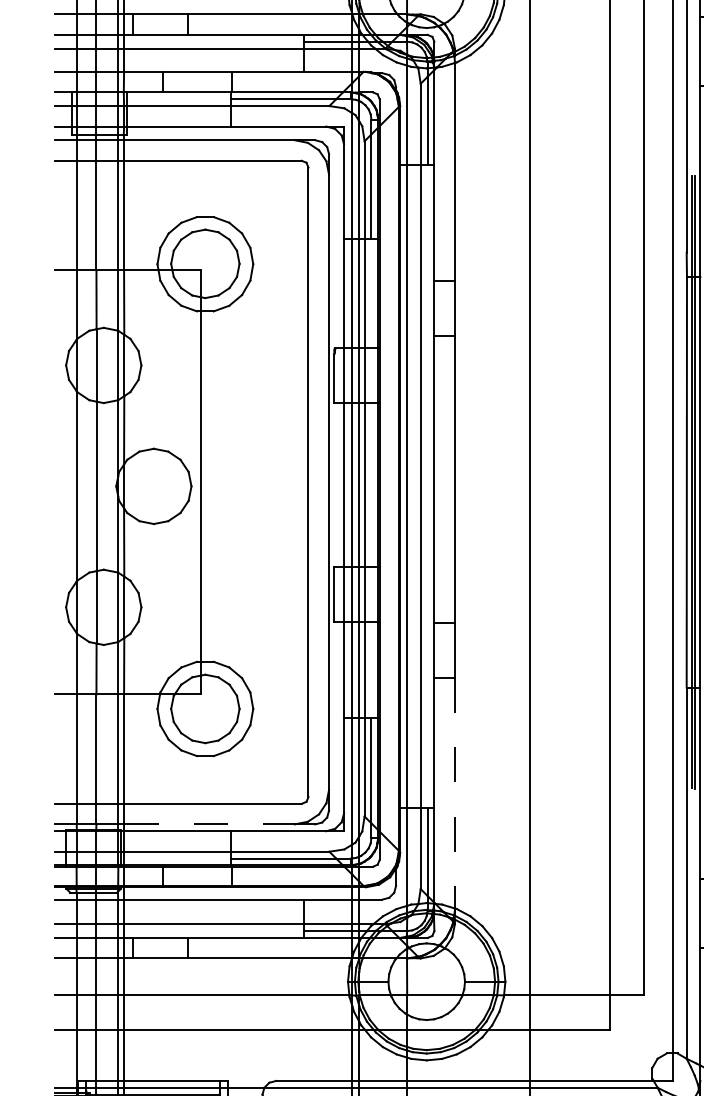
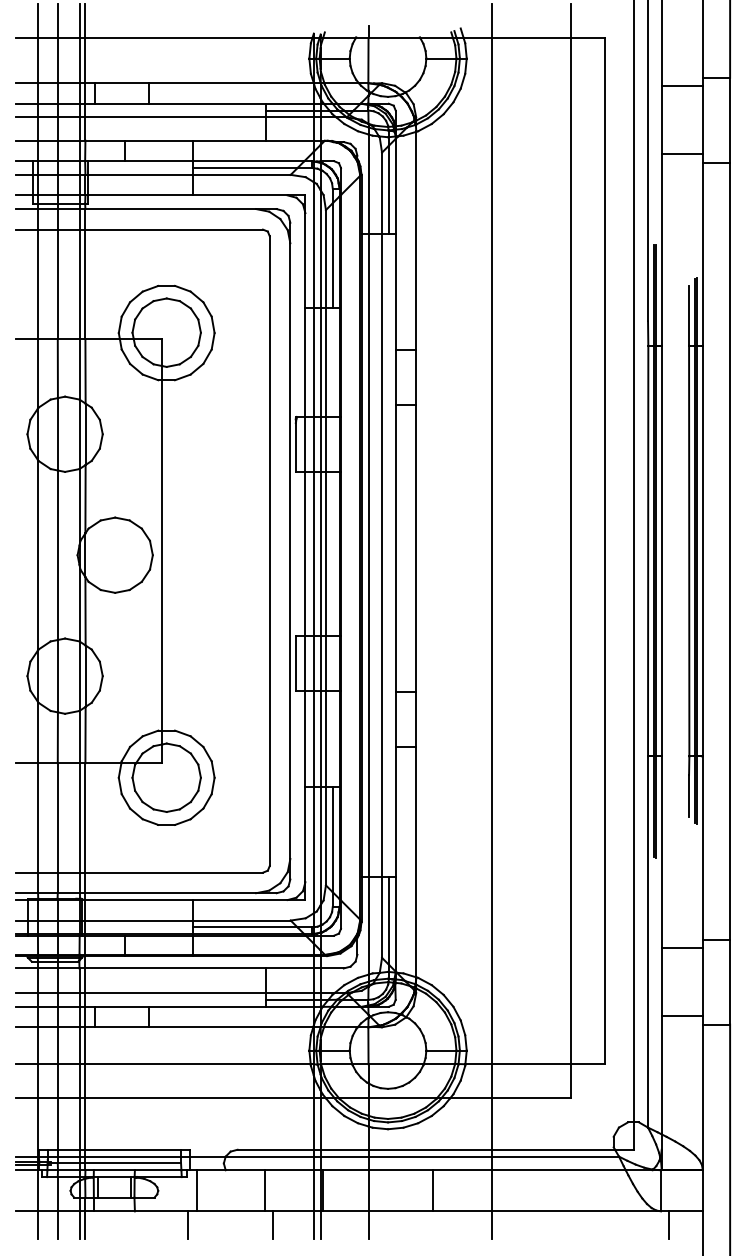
line: (455, 793) -> (416, 862), dashed -> solid
line: (210, 824) -> (171, 893), dashed -> solid

